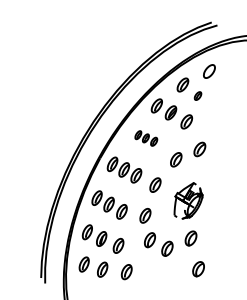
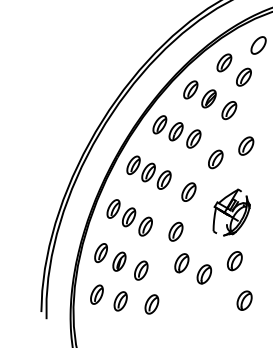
part: (197, 95) -> (243, 76), size x1.67
part: (146, 138) -> (177, 131), size x1.67

